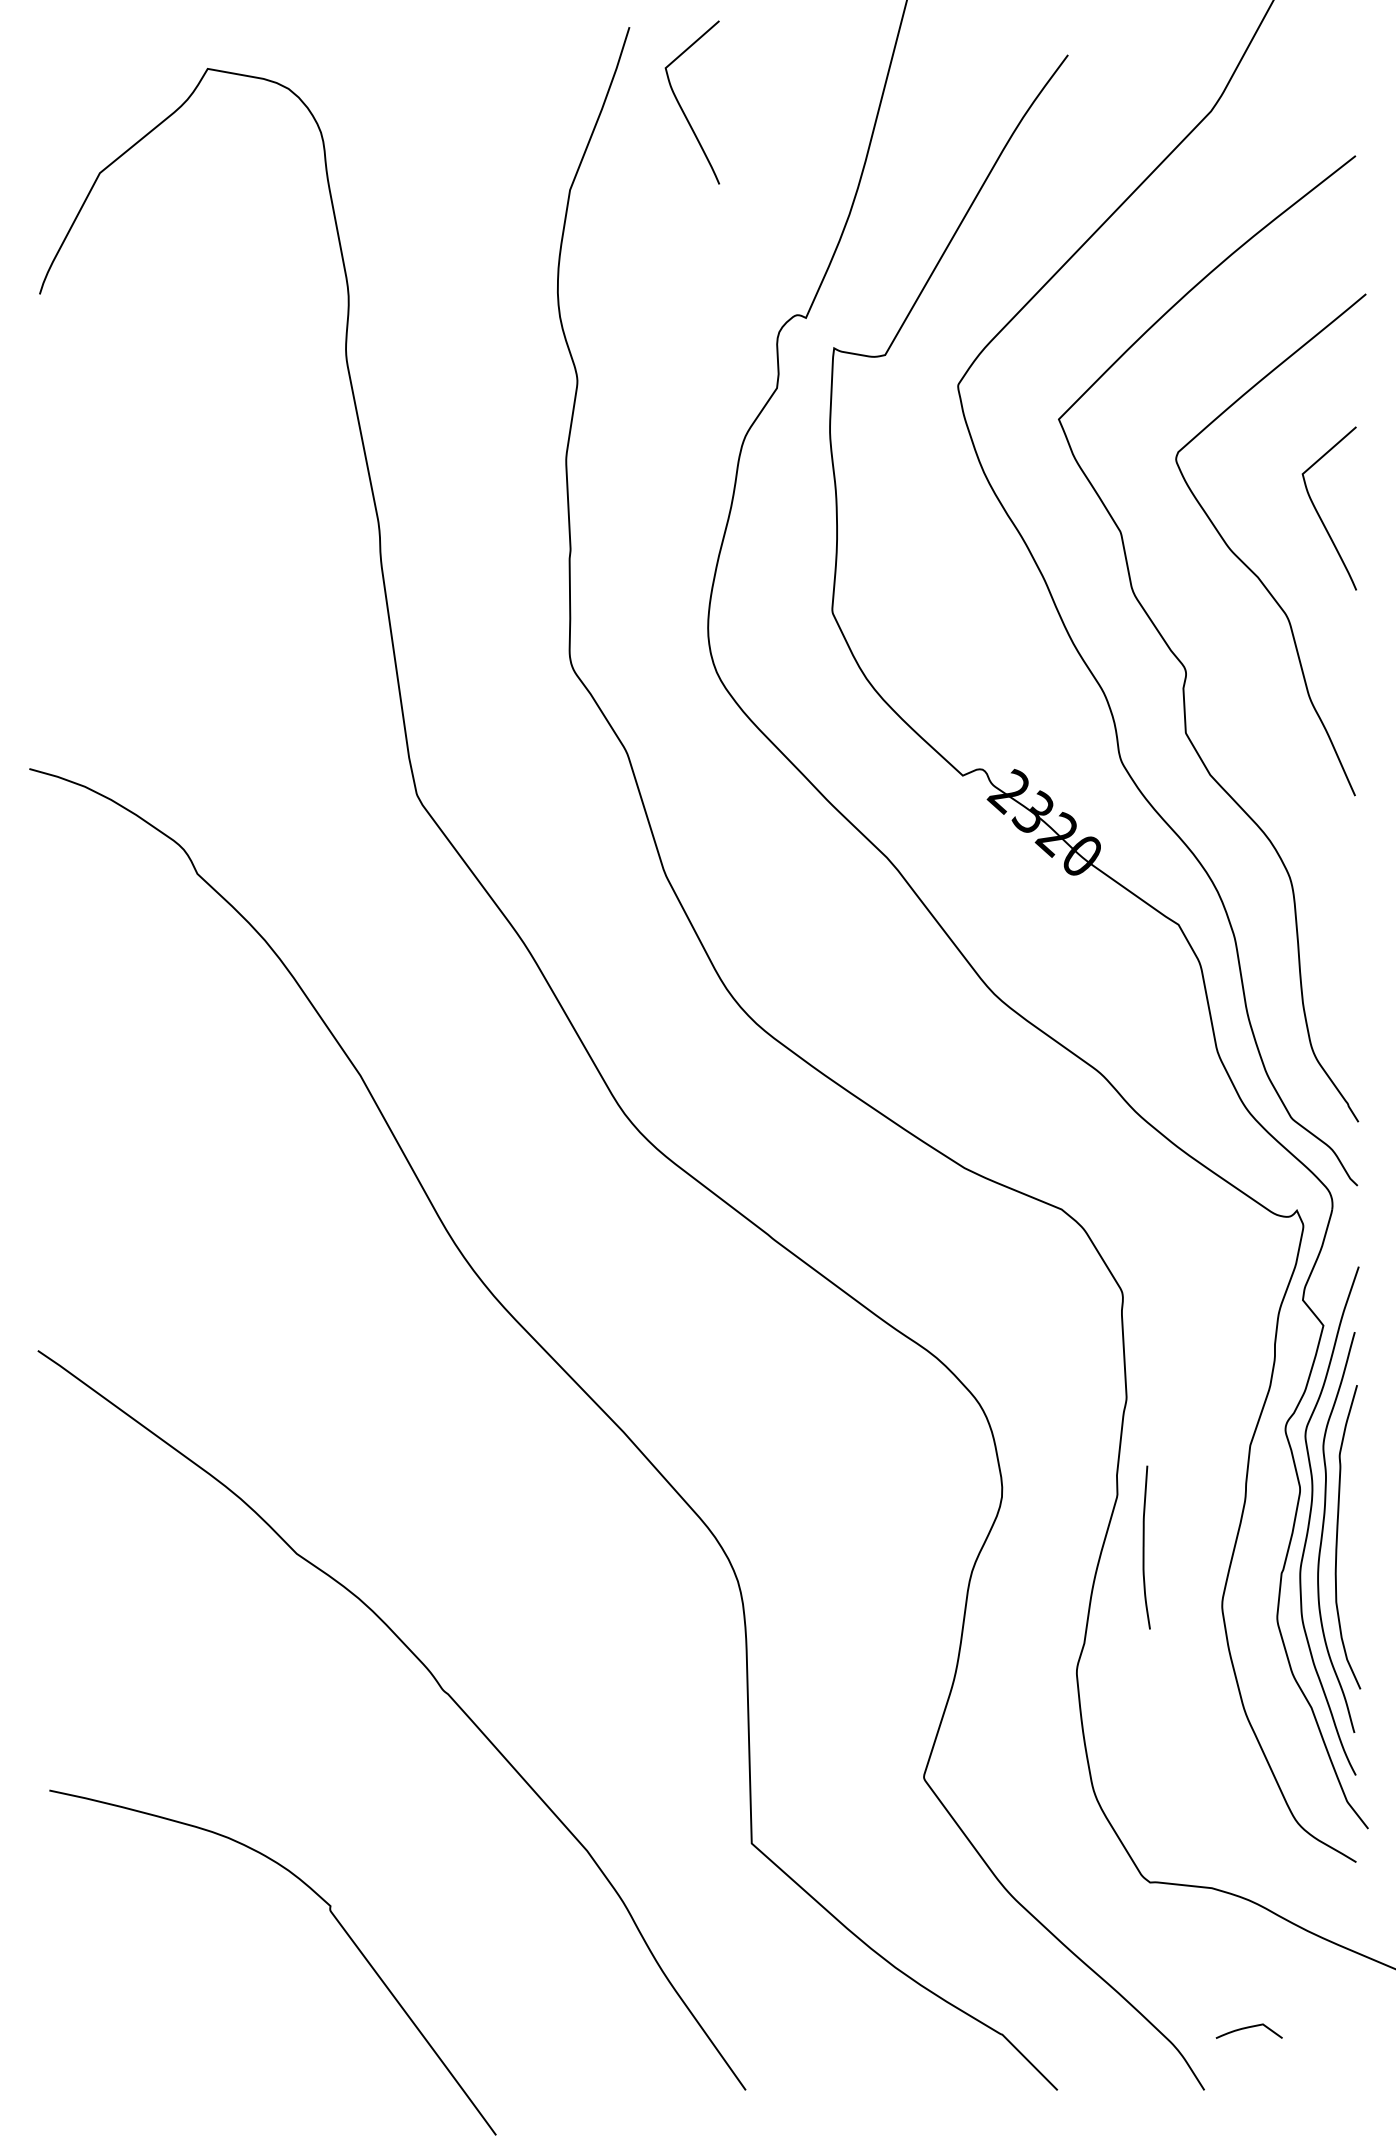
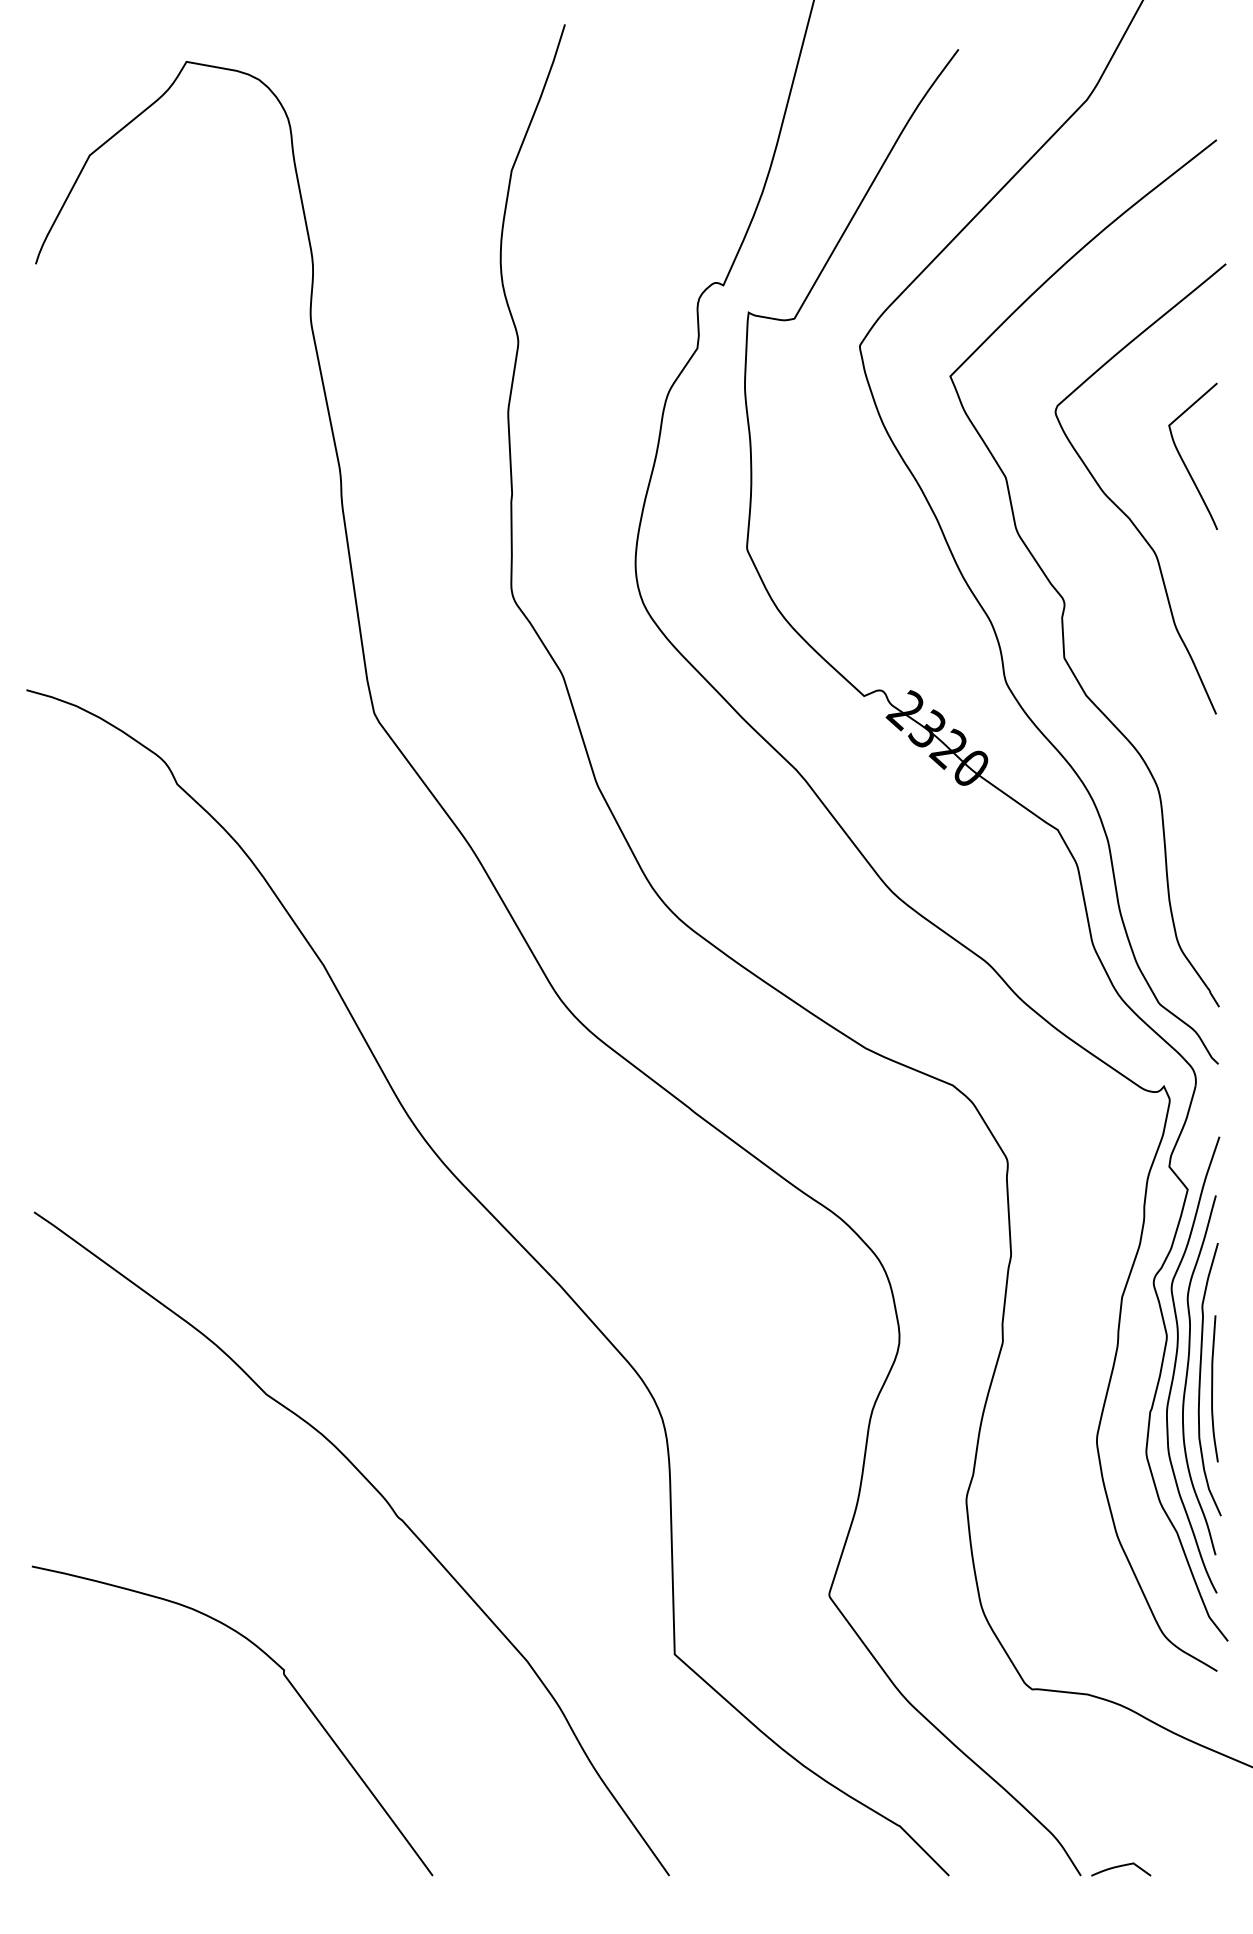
curve: (682, 108) -> (612, 97), removed
curve: (1144, 1547) -> (1212, 1388), moved
curve: (334, 1918) -> (287, 1681), moved
curve: (1248, 2028) -> (1120, 1867), moved

